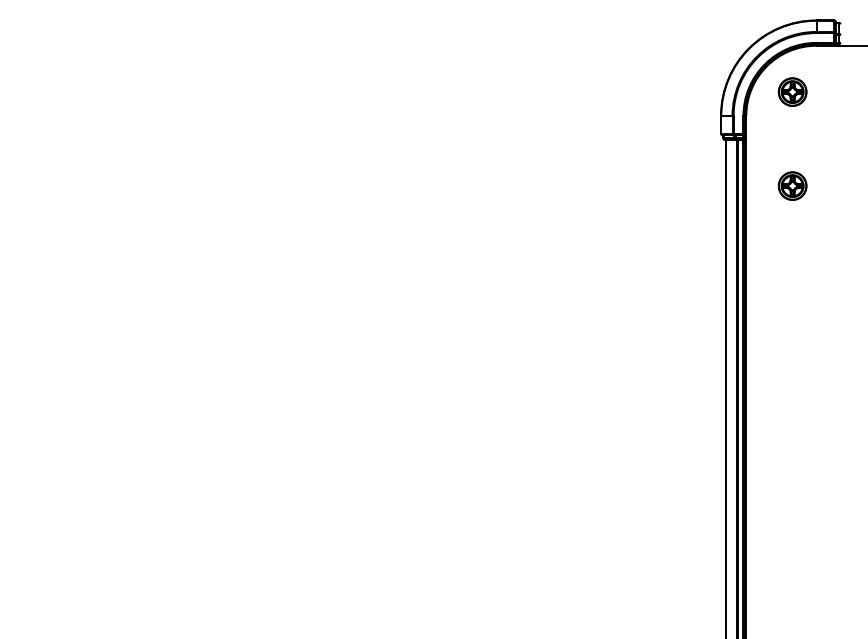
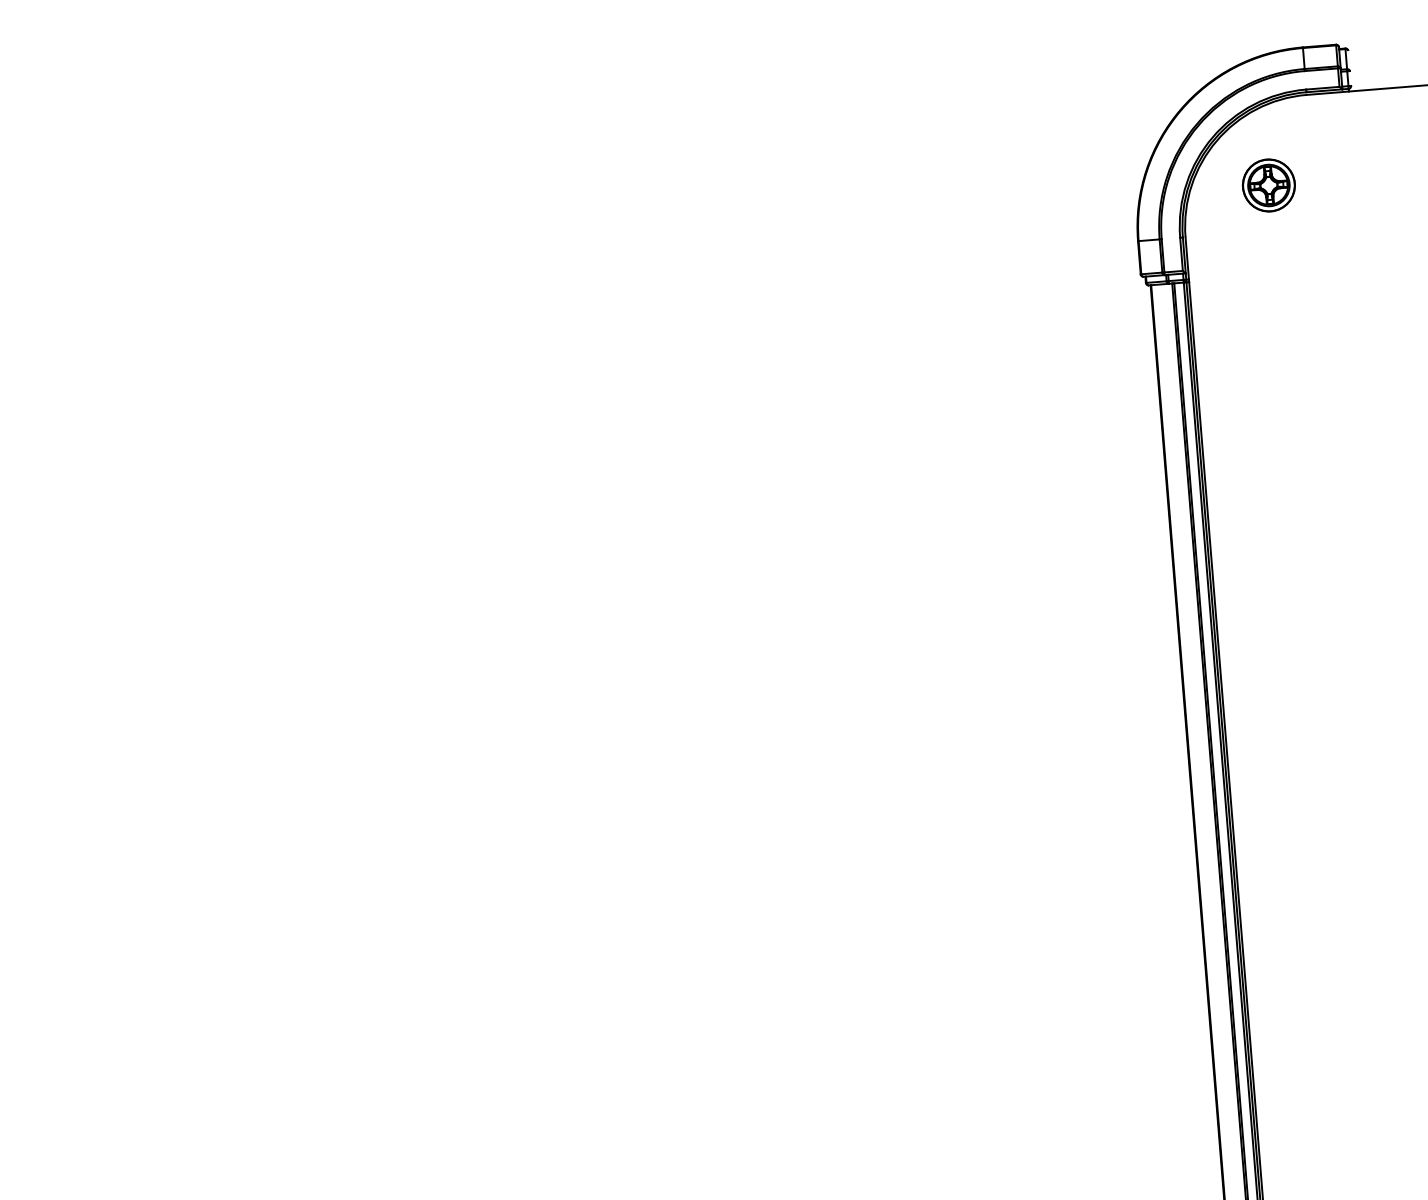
part: (792, 185) -> (1282, 360), removed

